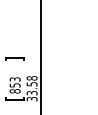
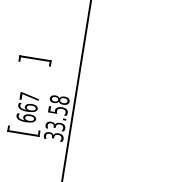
text: (14, 85) -> (26, 107), 853 -> 667

